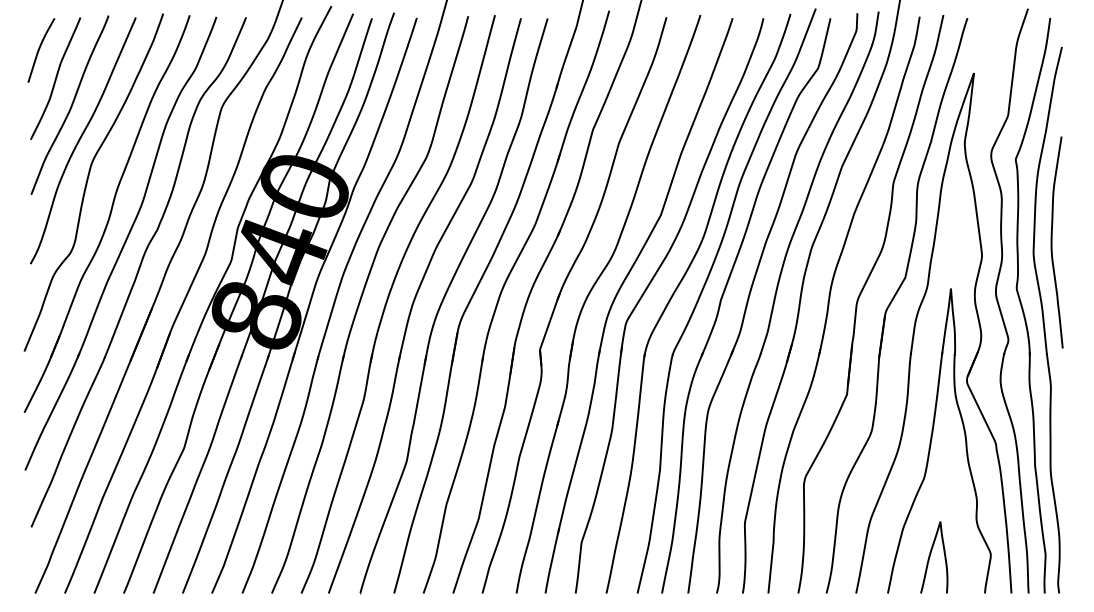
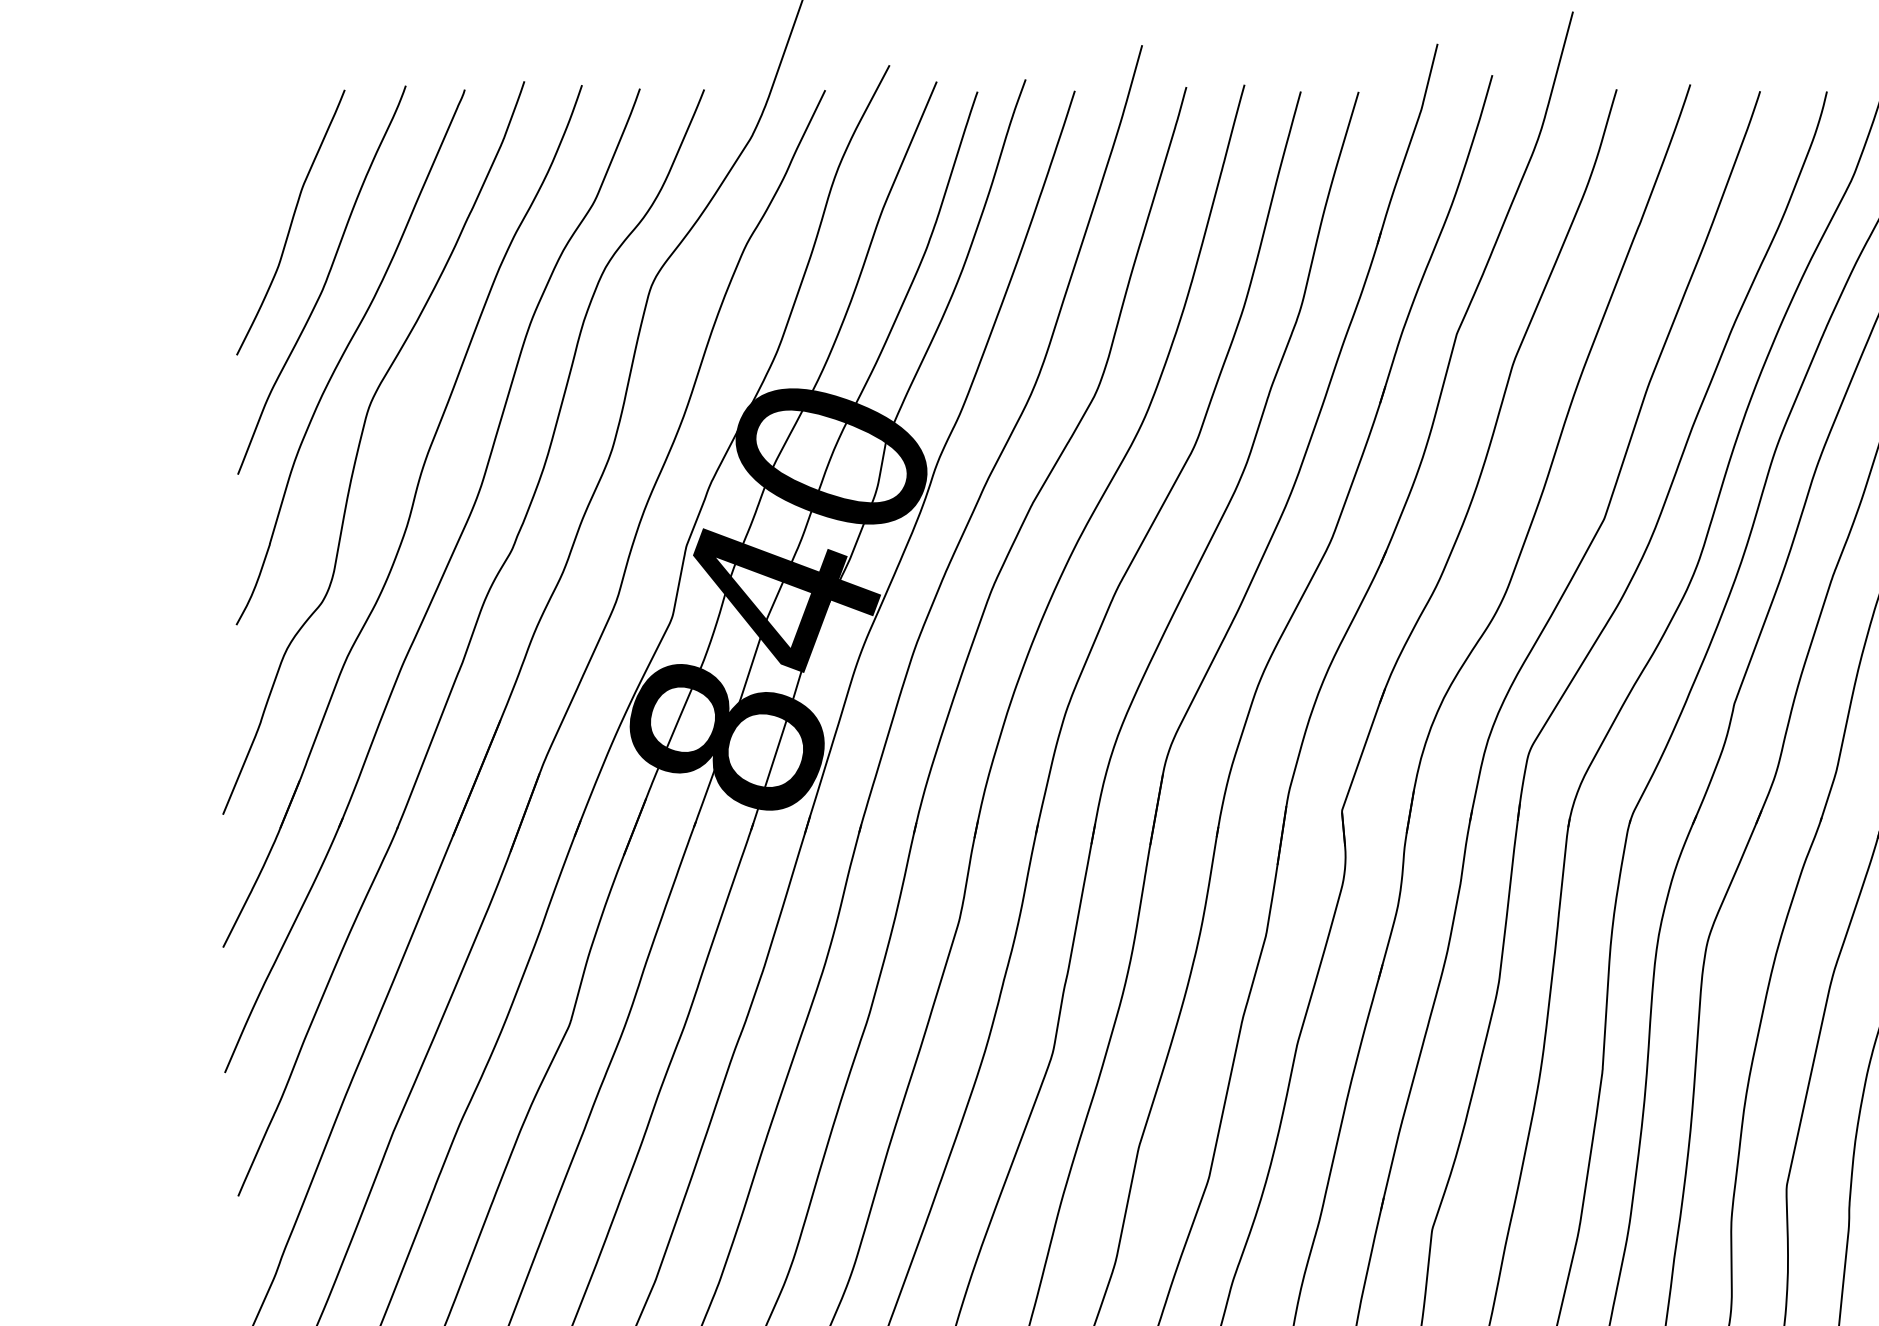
curve: (39, 50) -> (255, 161), removed

